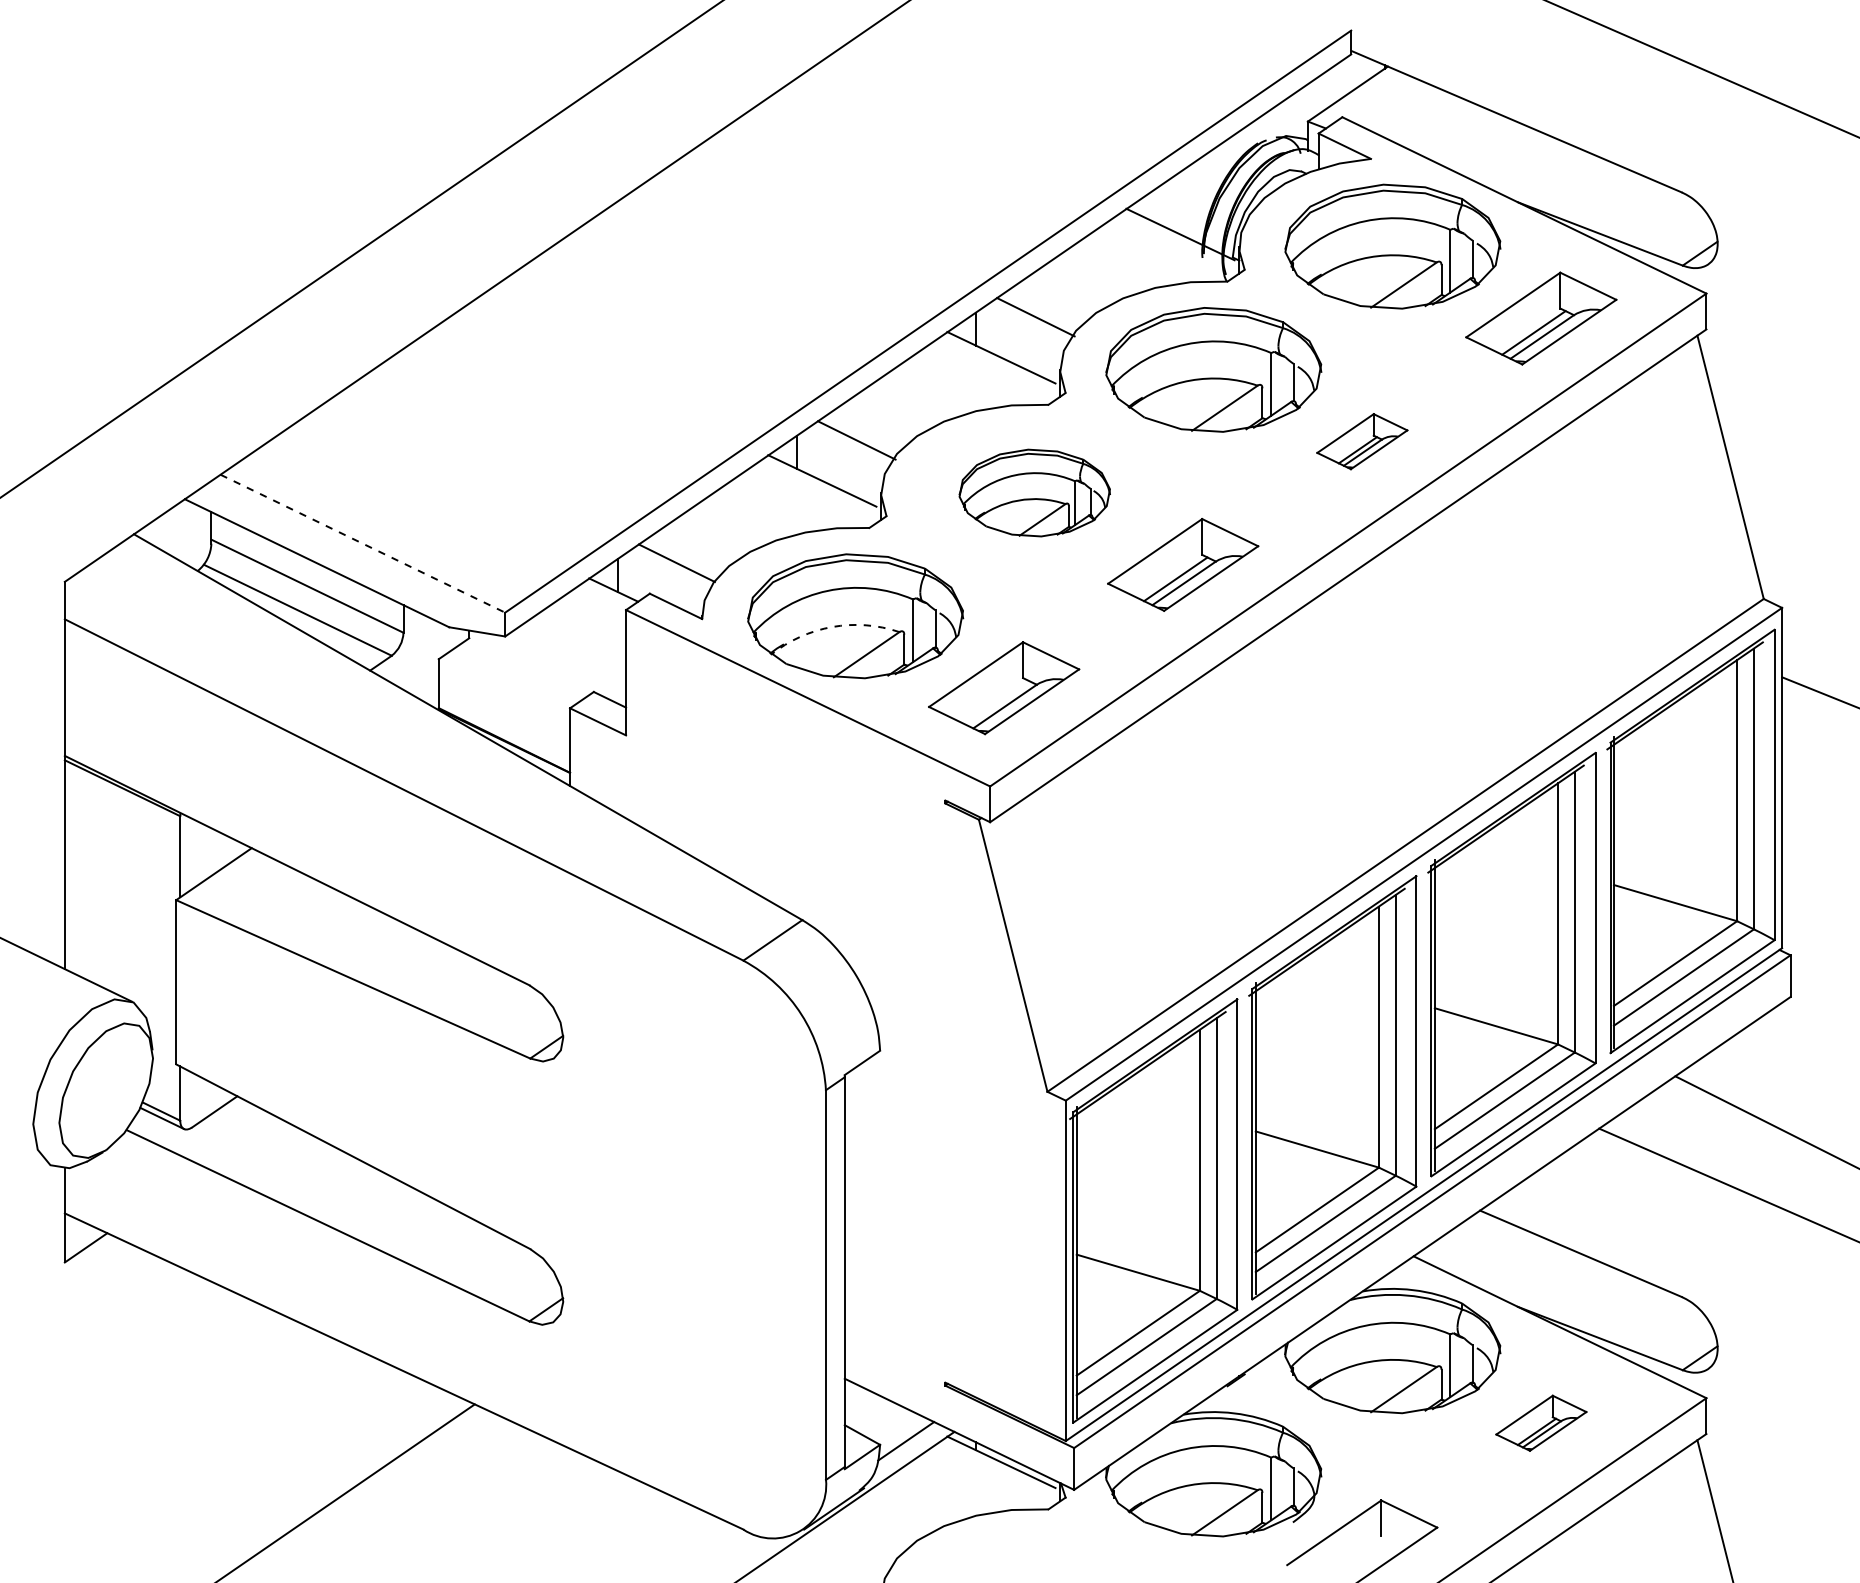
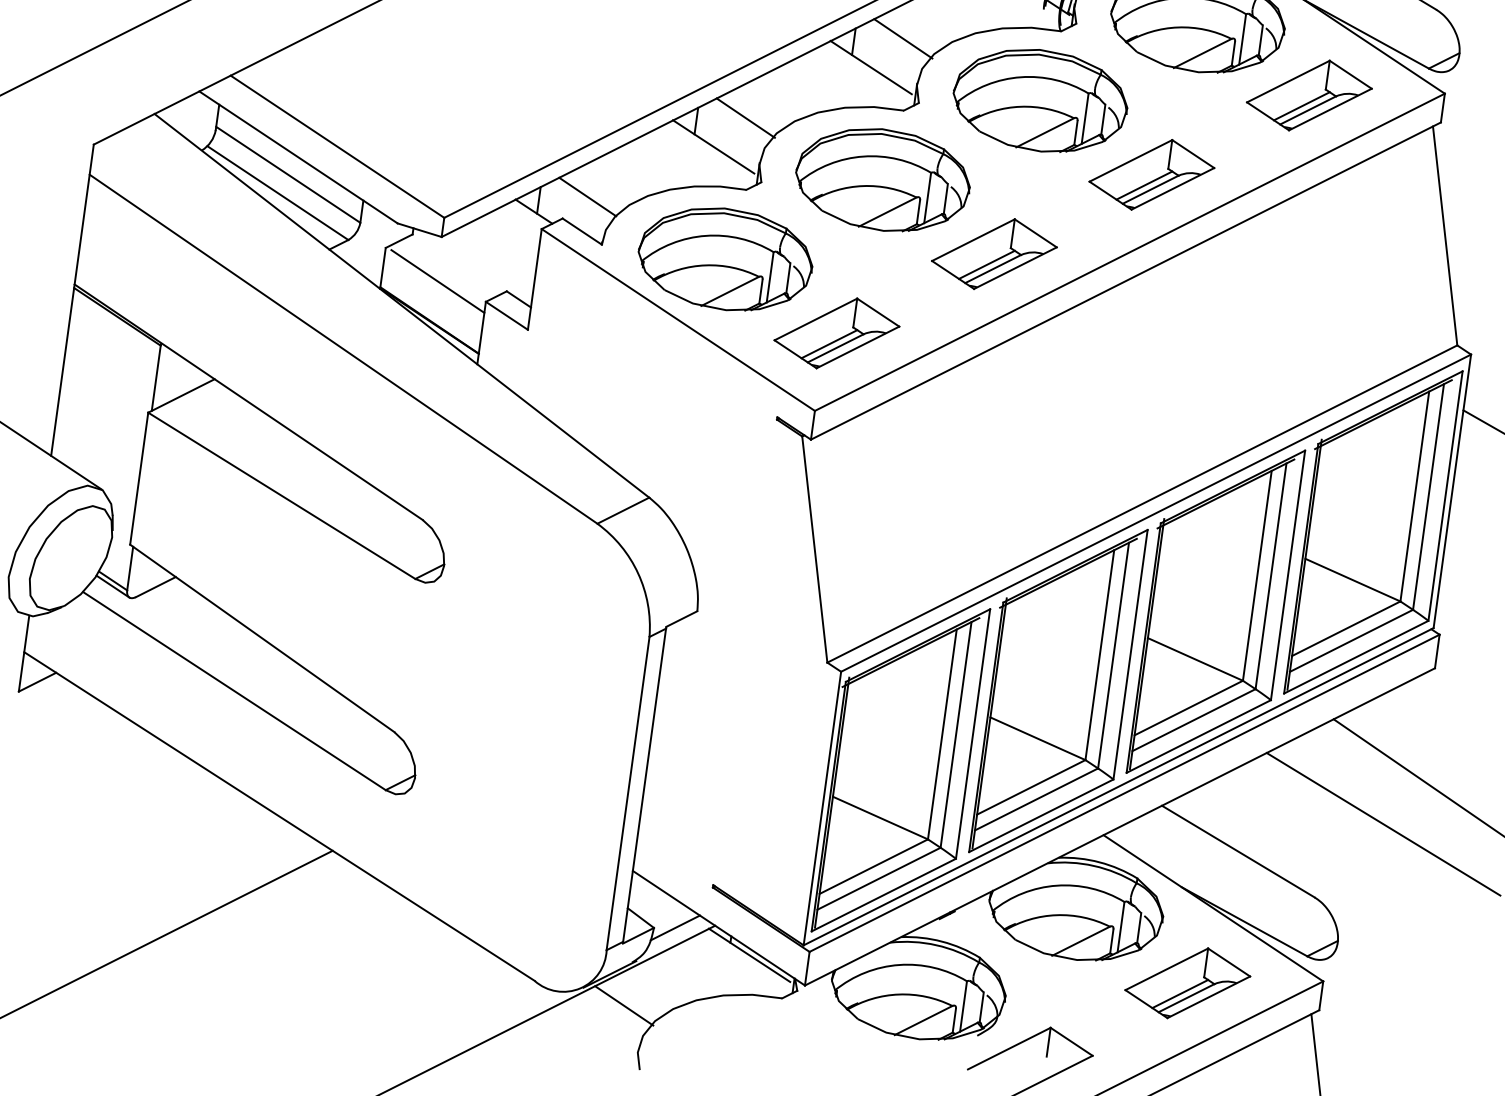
part: (1362, 441) -> (1152, 174), size x1.67
part: (1034, 492) -> (882, 179), size x1.43
line: (363, 543) -> (338, 146), dashed -> solid
arc: (832, 627) -> (705, 265), dashed -> solid
line: (508, 691) -> (438, 281), added
line: (996, 702) -> (829, 344), added
part: (1541, 1423) -> (1187, 983), size x1.67
line: (856, 1544) -> (624, 1005), added

